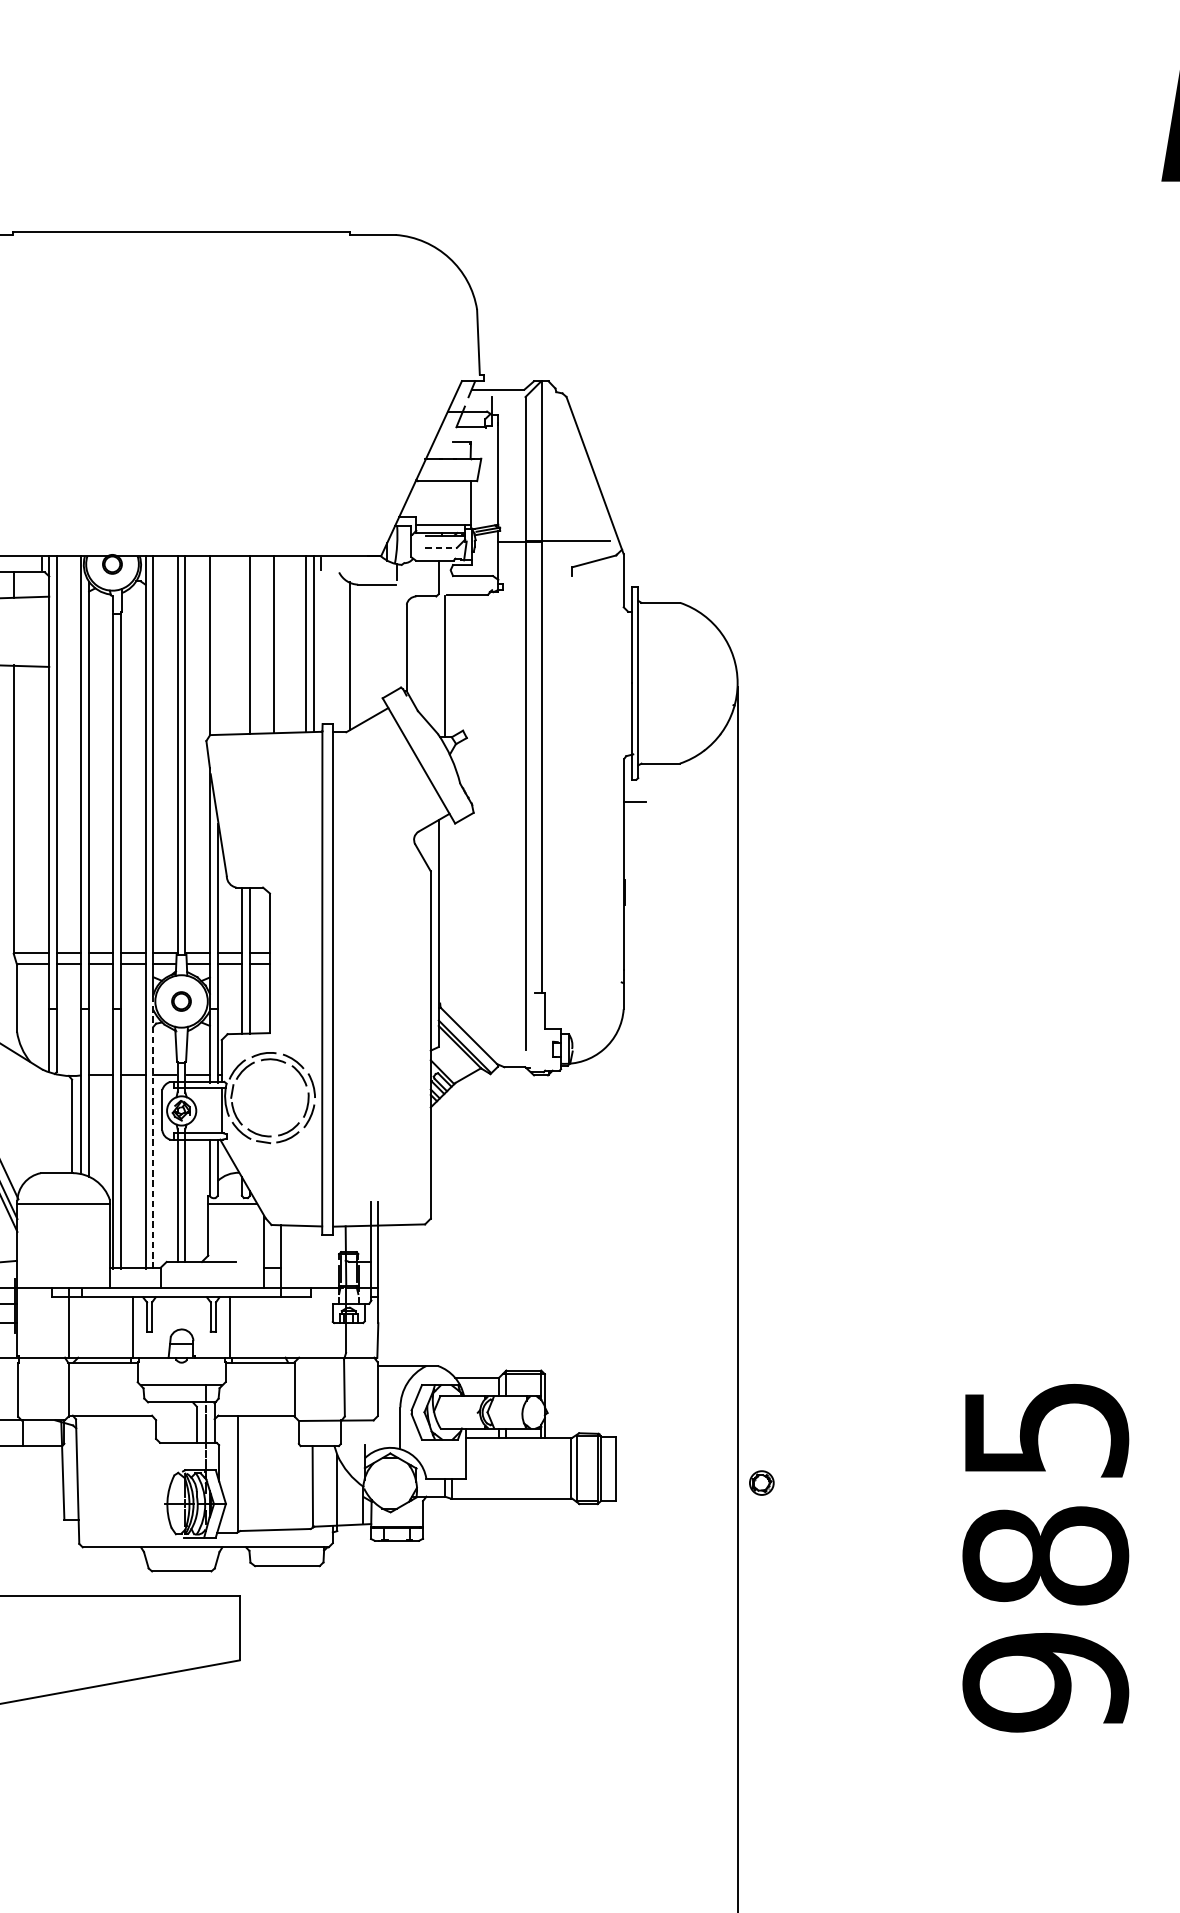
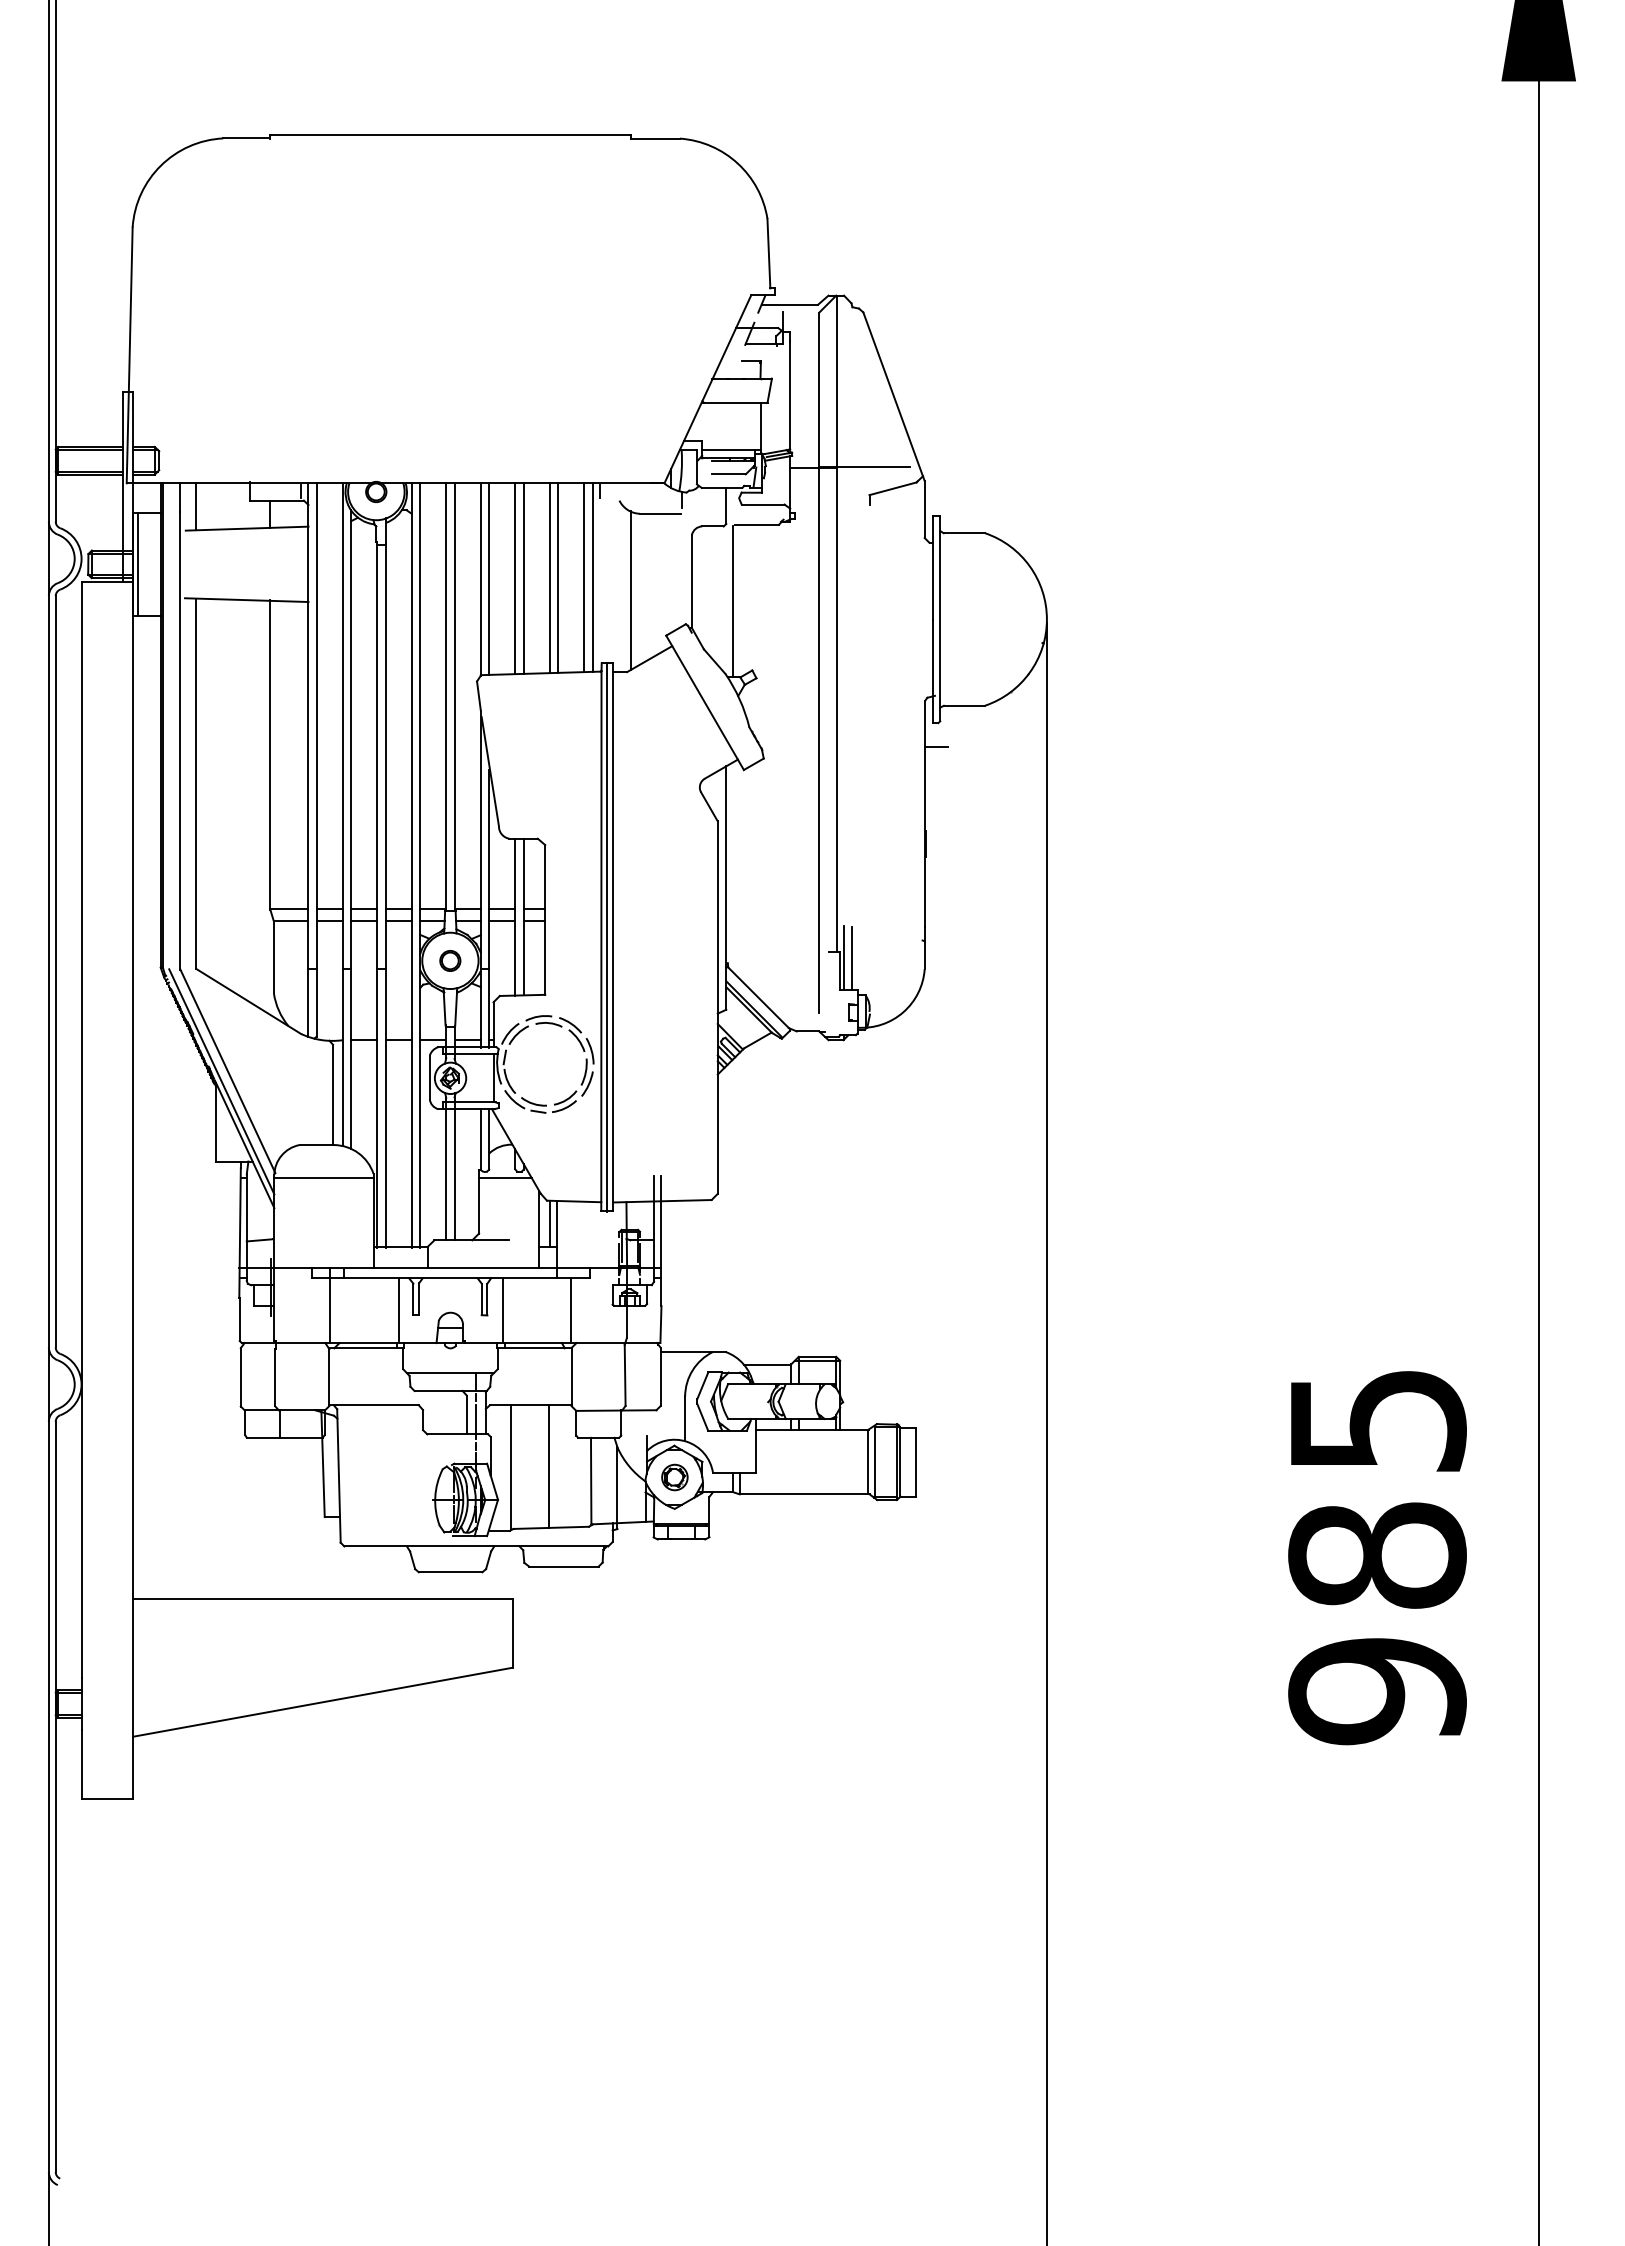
line: (440, 548) -> (728, 474), dashed -> solid
line: (282, 644) -> (558, 577), added
line: (218, 645) -> (489, 578), added
line: (242, 645) -> (515, 578), added
line: (328, 978) -> (607, 936), added
line: (548, 998) -> (843, 957), added
line: (556, 999) -> (852, 958), added
line: (153, 1132) -> (420, 1101), dashed -> solid
line: (273, 1246) -> (549, 1223), added
line: (294, 1327) -> (571, 1310), added
line: (273, 1472) -> (548, 1466), added
part: (761, 1483) -> (674, 1477), moved

